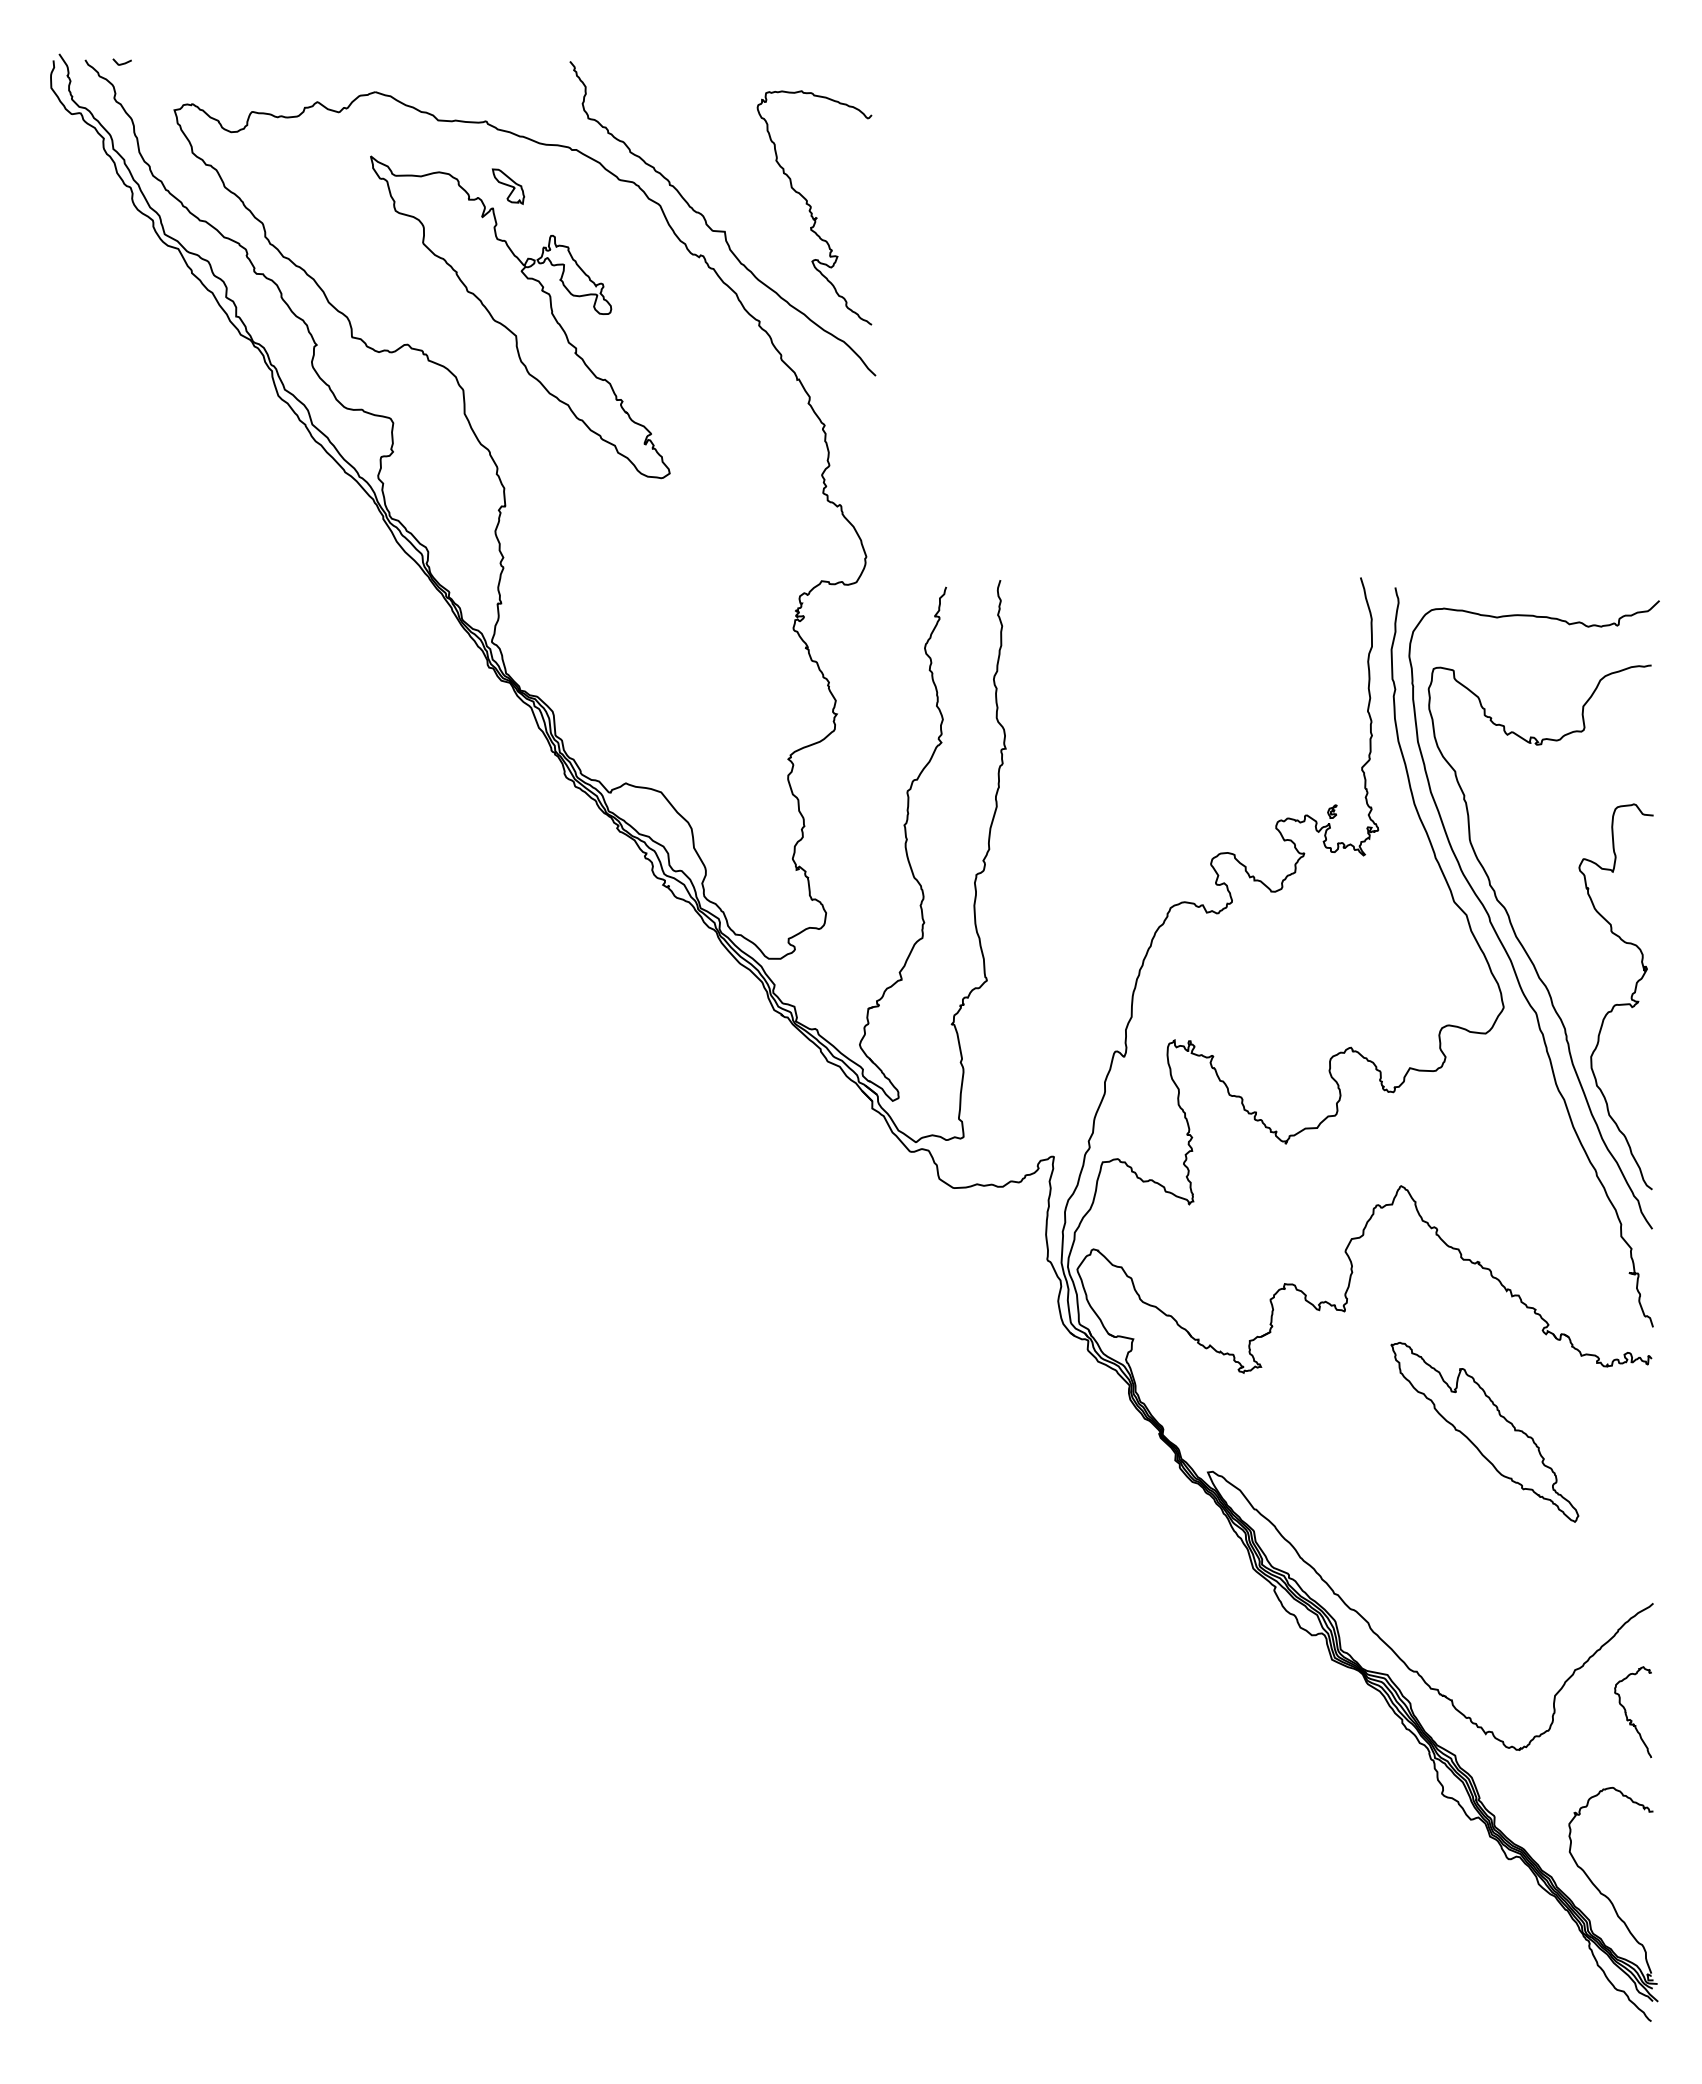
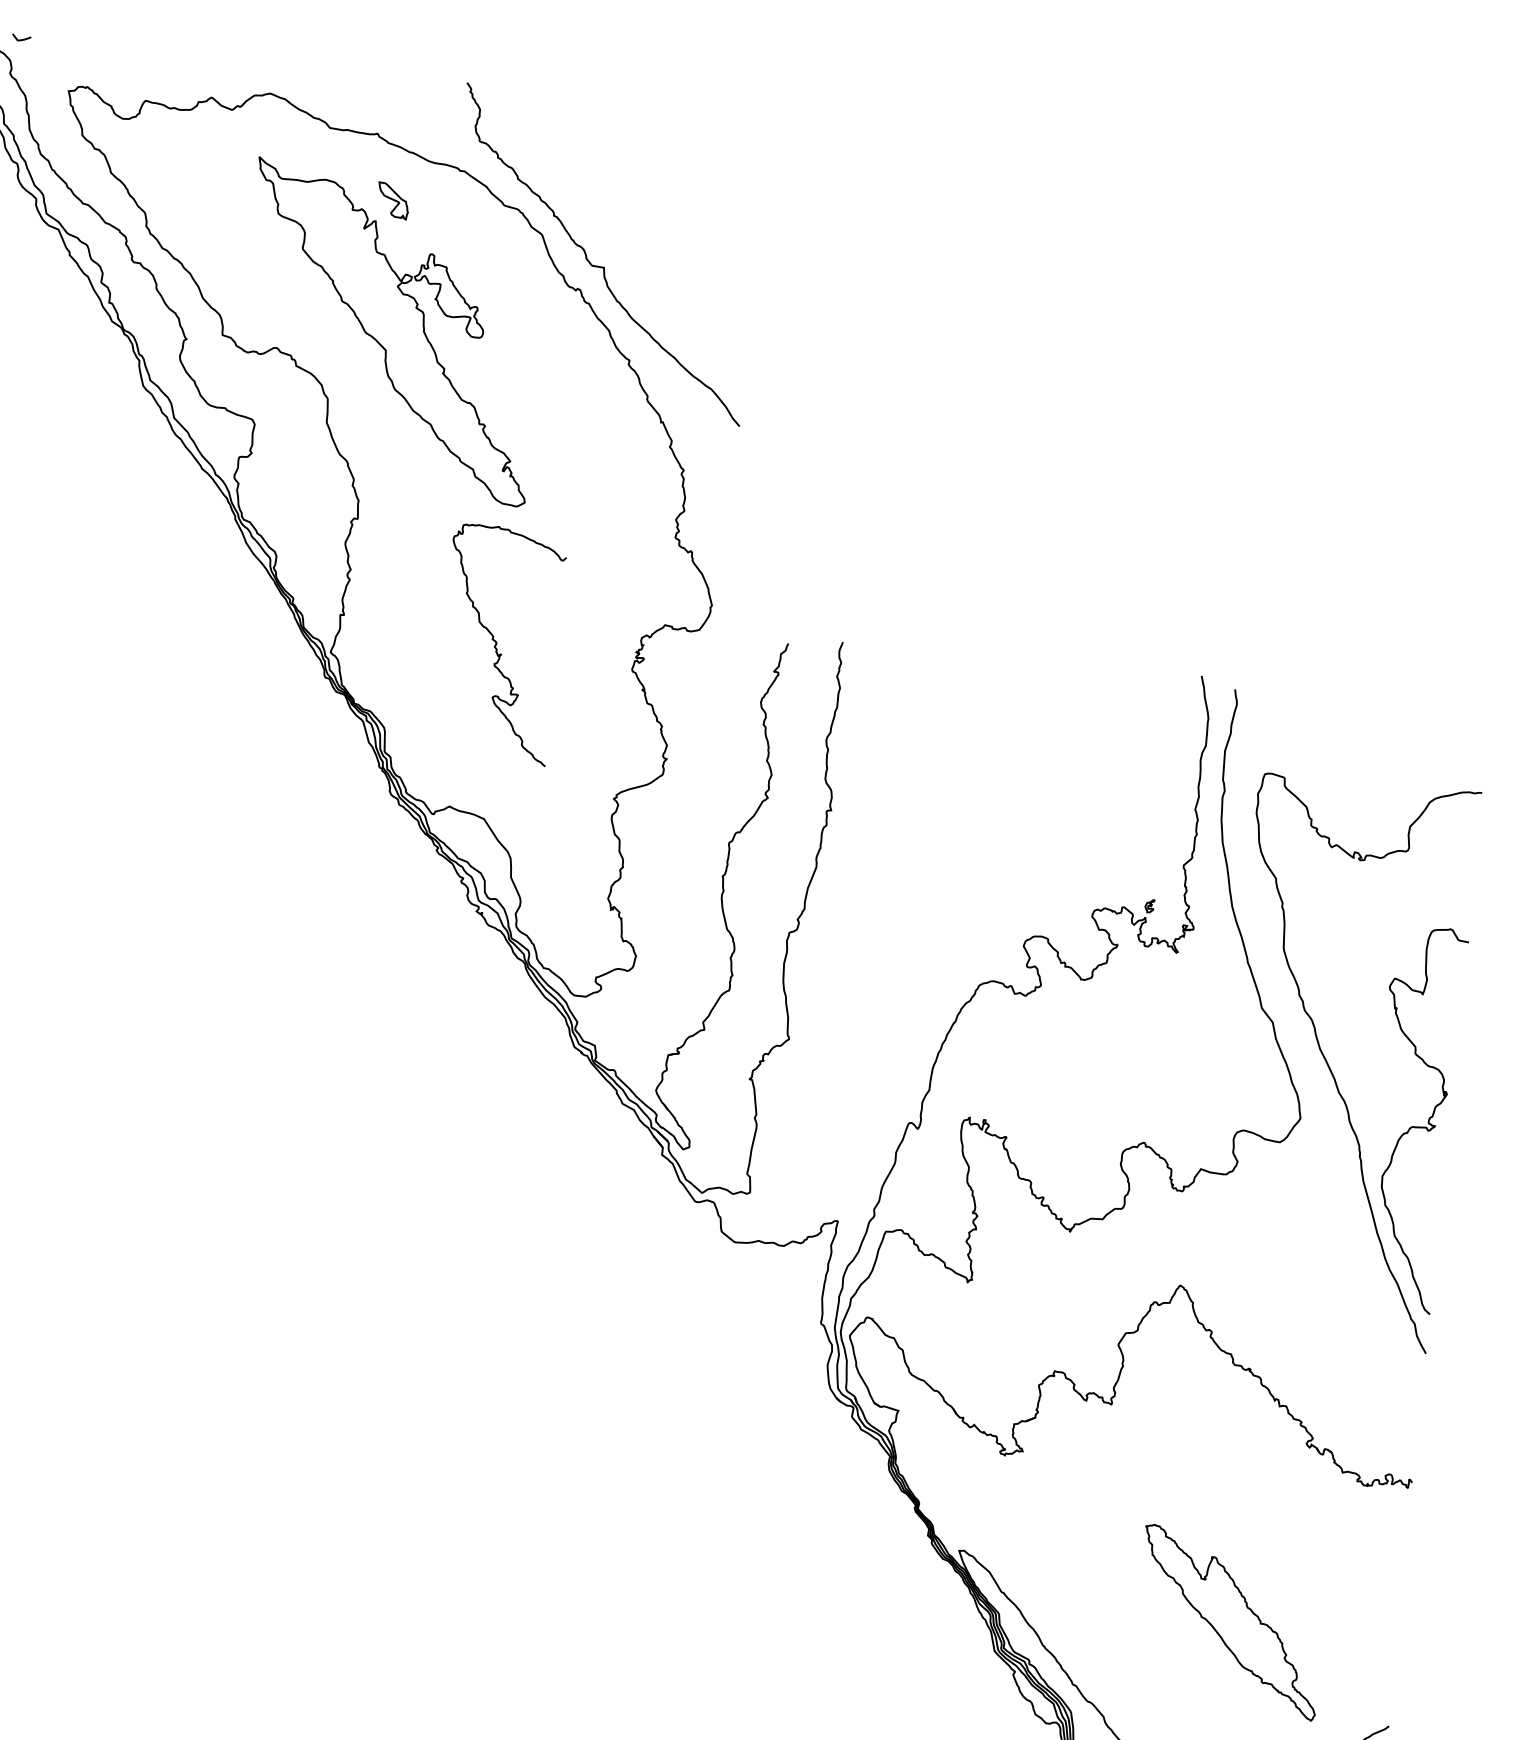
curve: (811, 207) -> (497, 643), moved
curve: (1516, 972) -> (1316, 1084), removed
part: (1484, 1432) -> (1229, 1622), moved

